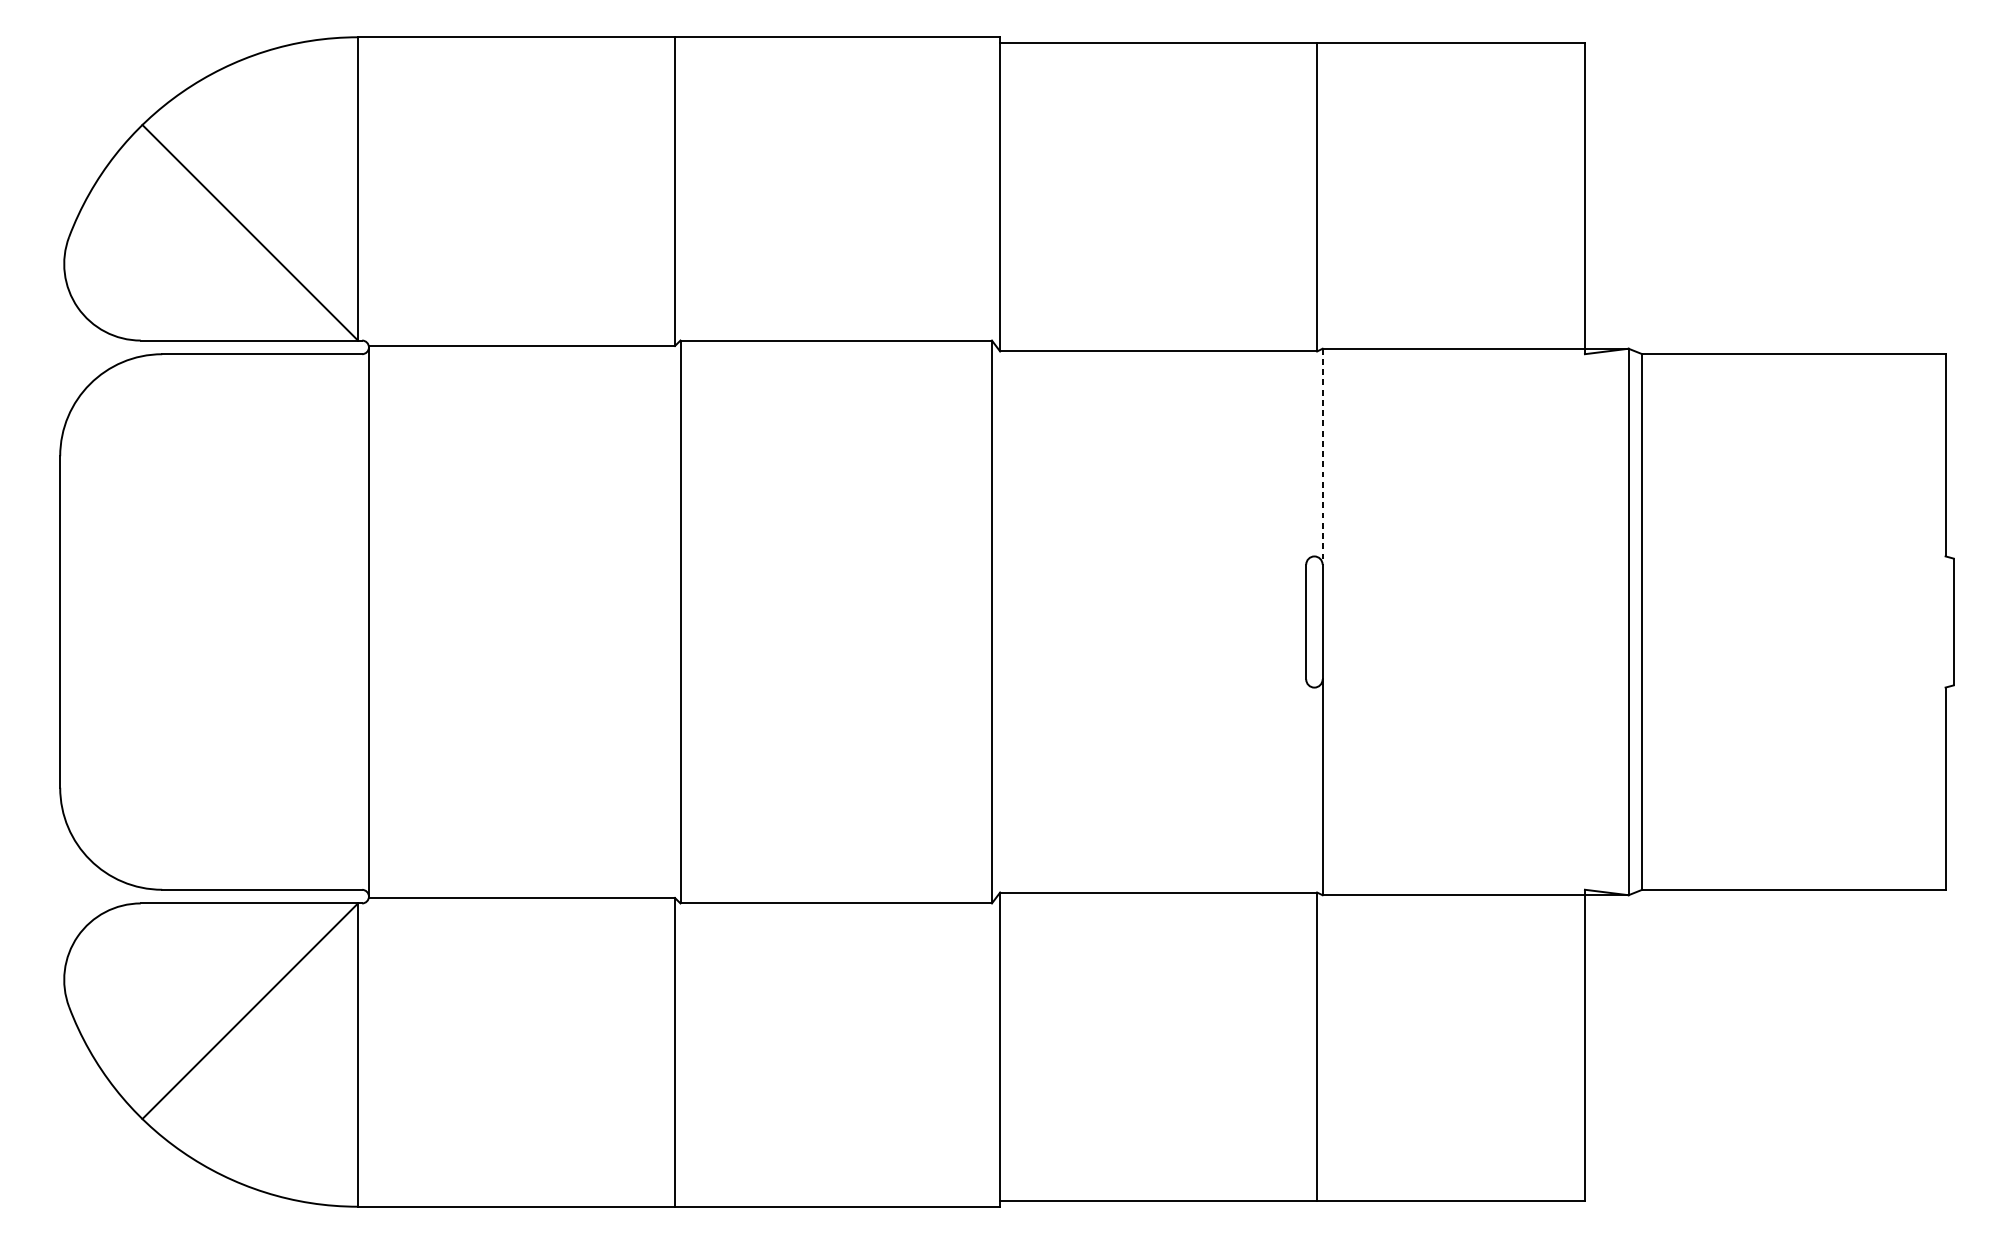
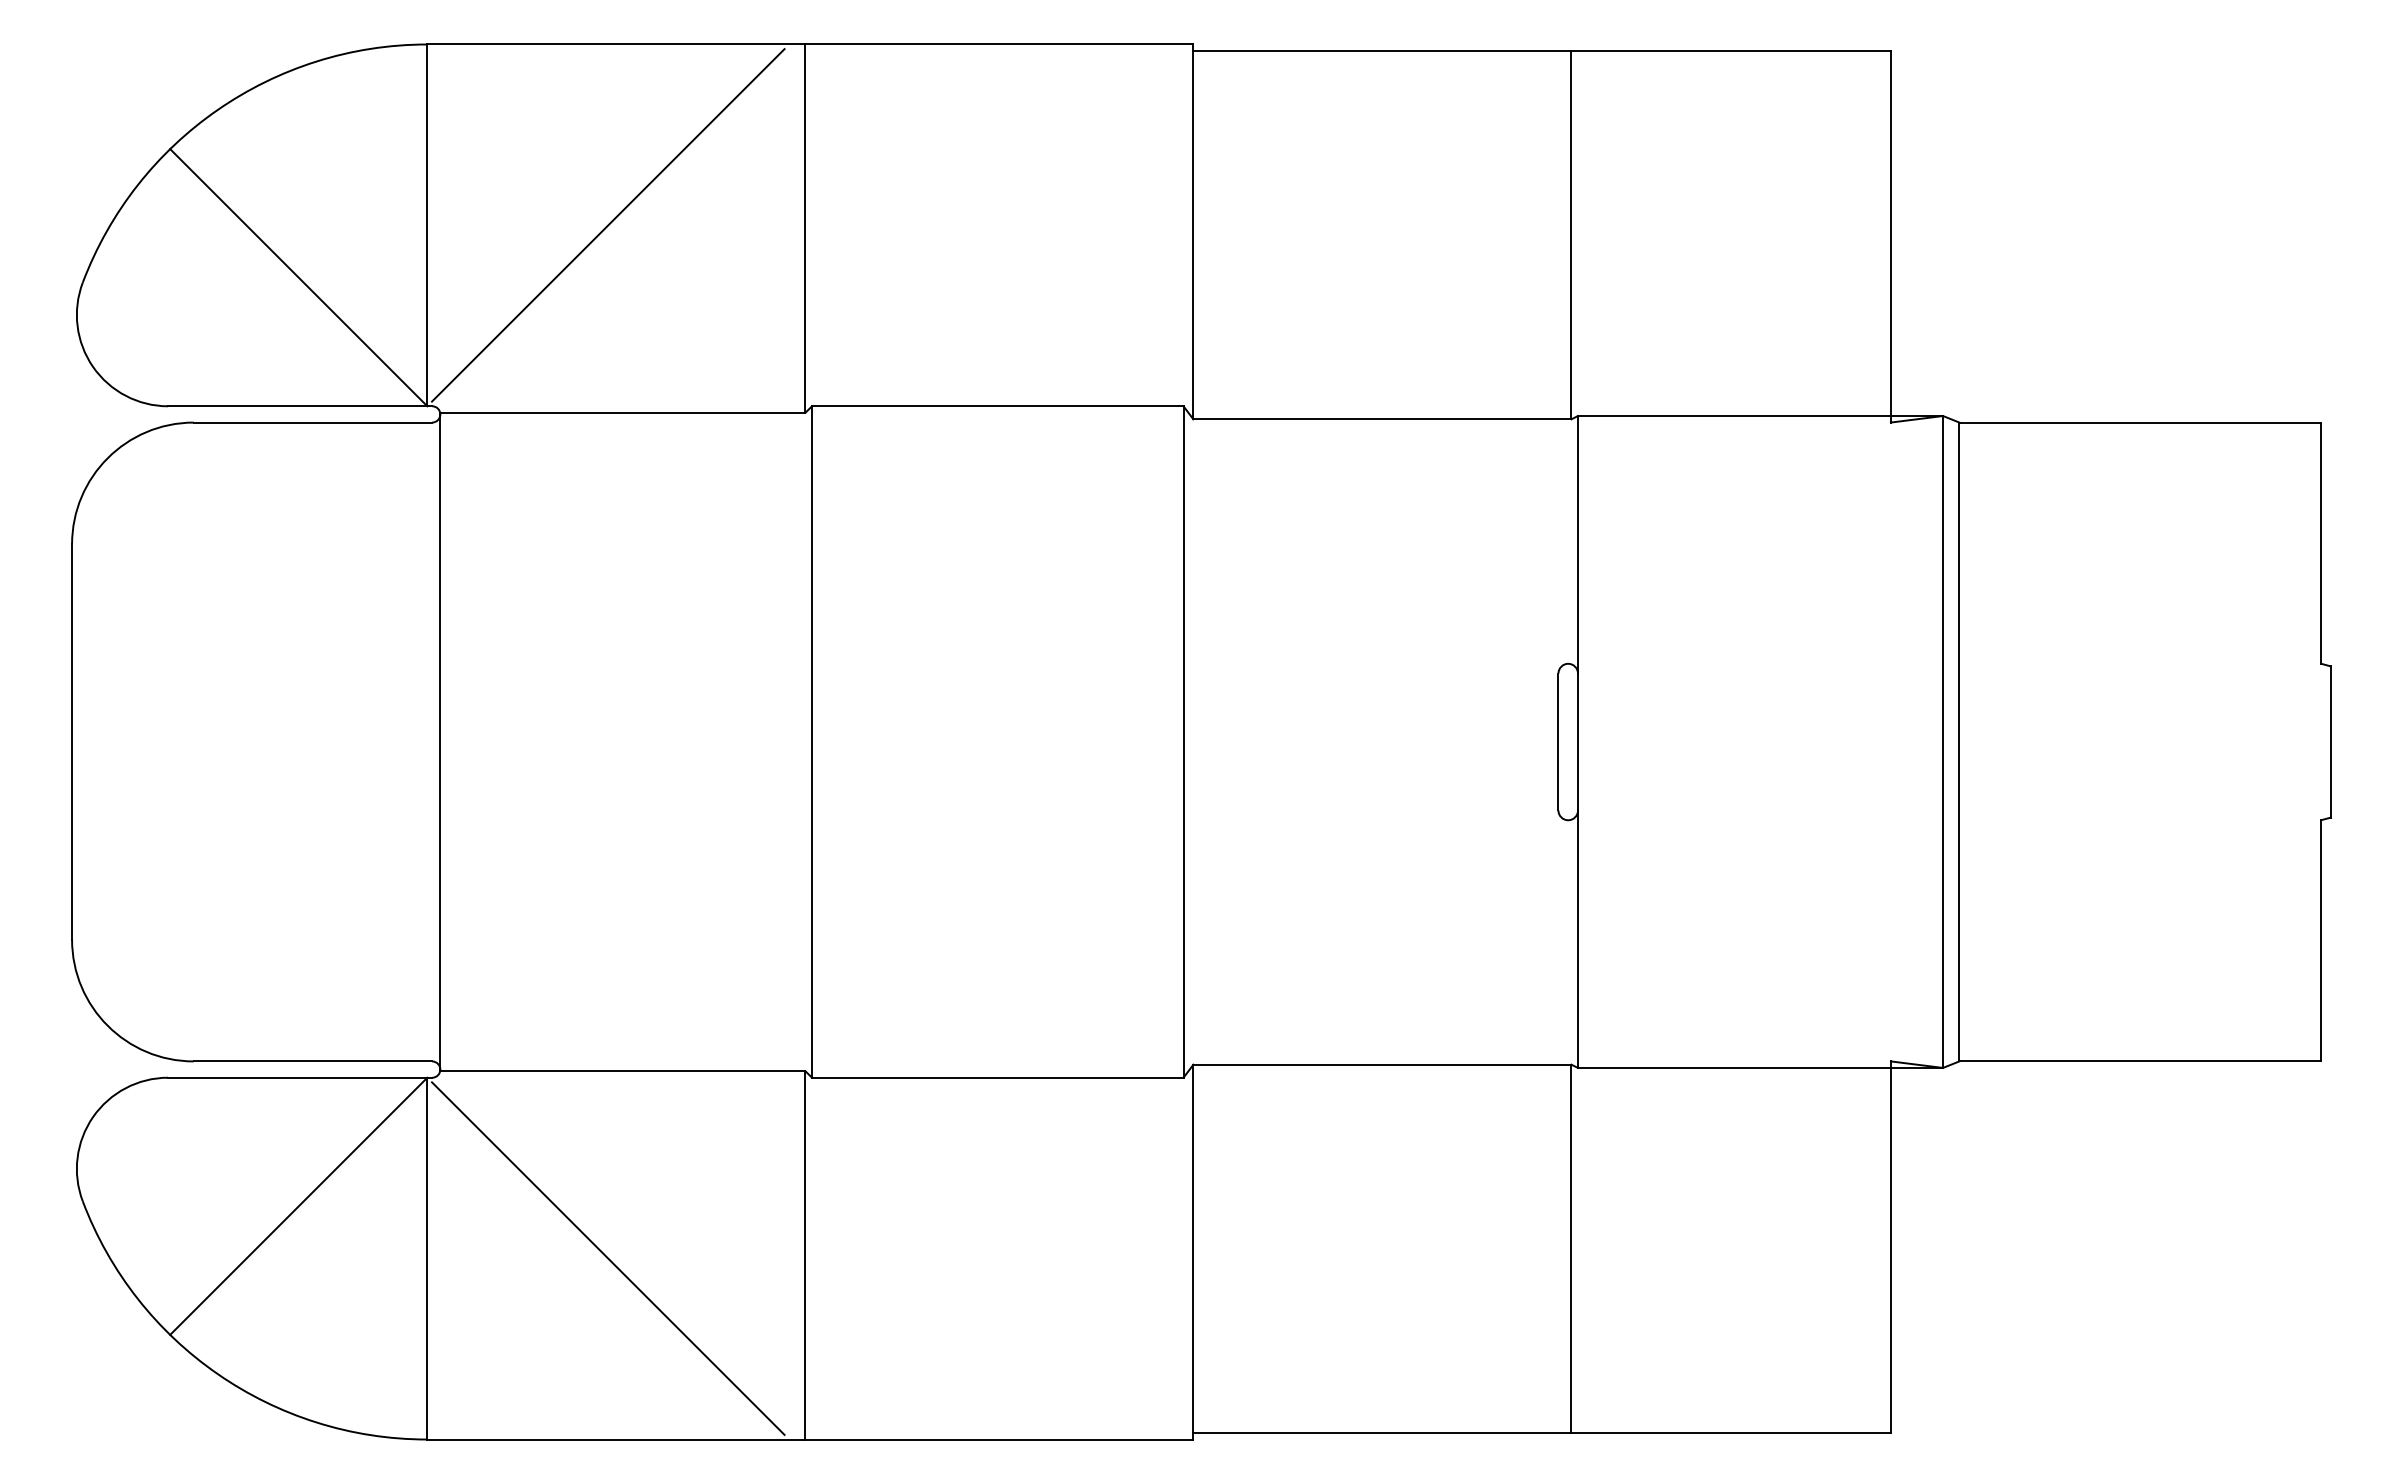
line: (509, 189) -> (607, 225), added
line: (1322, 456) -> (1577, 544), dashed -> solid
line: (509, 1054) -> (607, 1258), added

